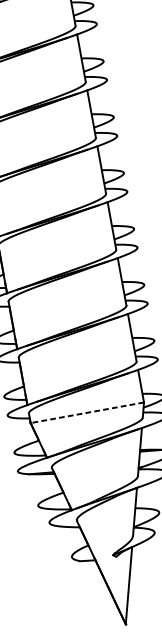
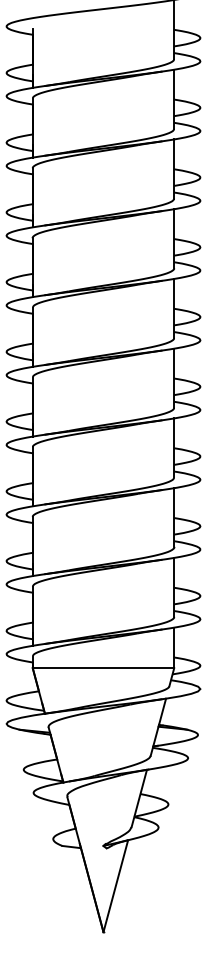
line: (87, 412) -> (103, 668), dashed -> solid

